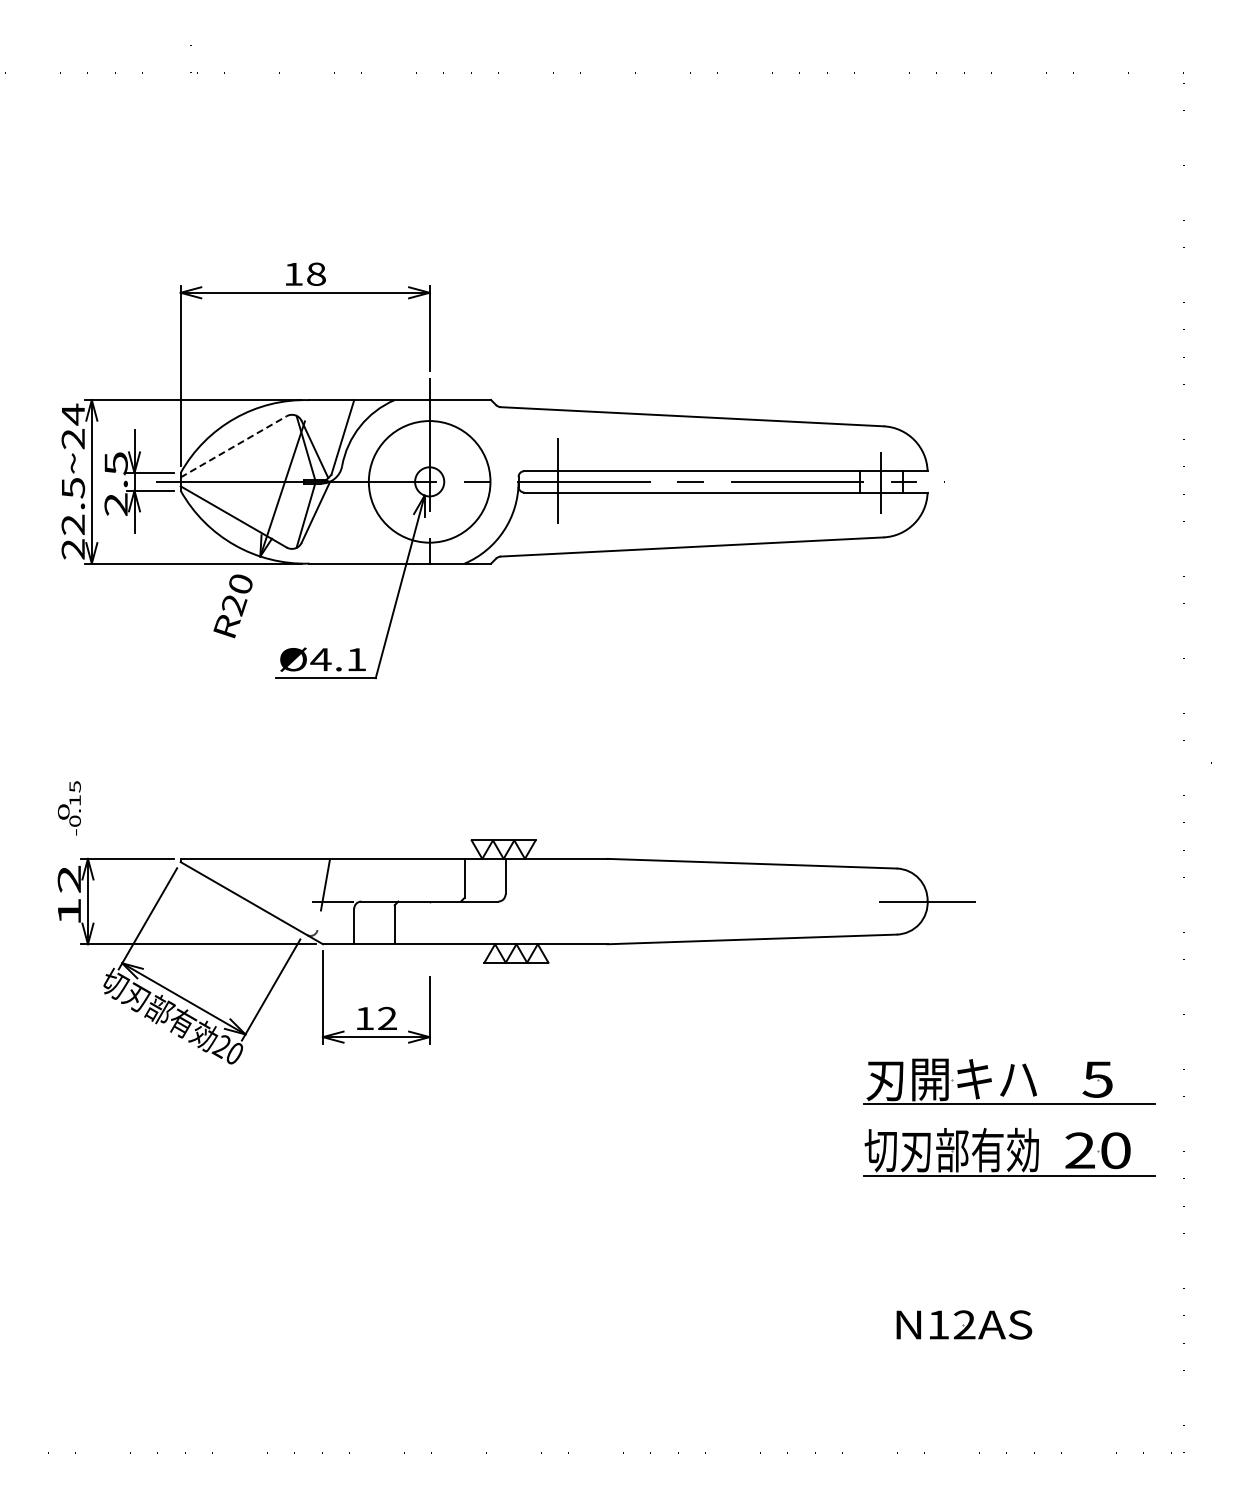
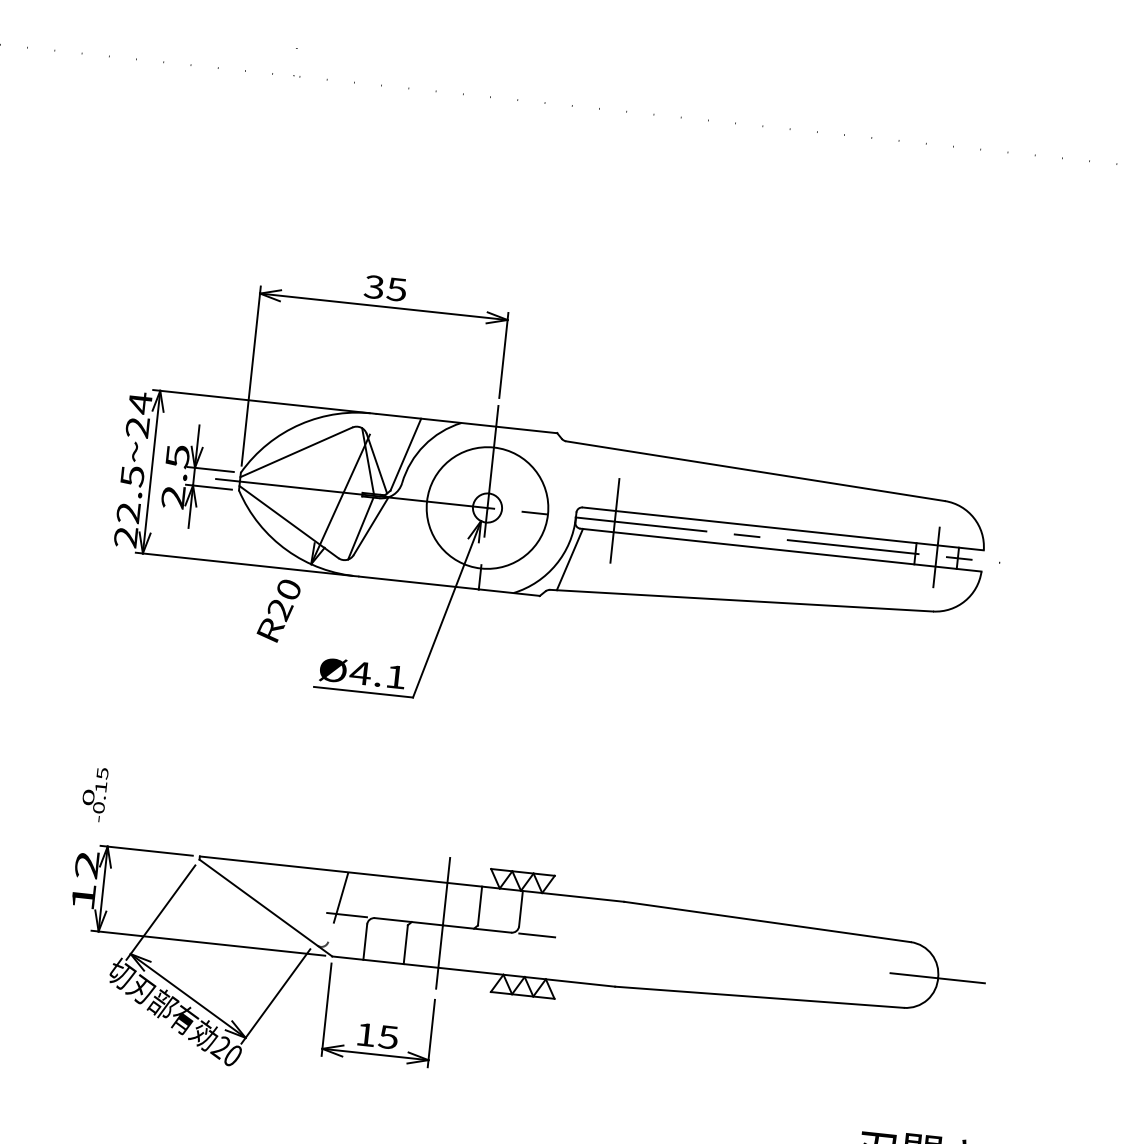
text: (304, 273) -> (385, 287), 18 -> 35
line: (234, 446) -> (297, 452), dashed -> solid
line: (516, 524) -> (569, 559), added
line: (429, 900) -> (442, 924), added
line: (524, 901) -> (537, 935), added
text: (386, 1018) -> (387, 1037), 12 -> 15

